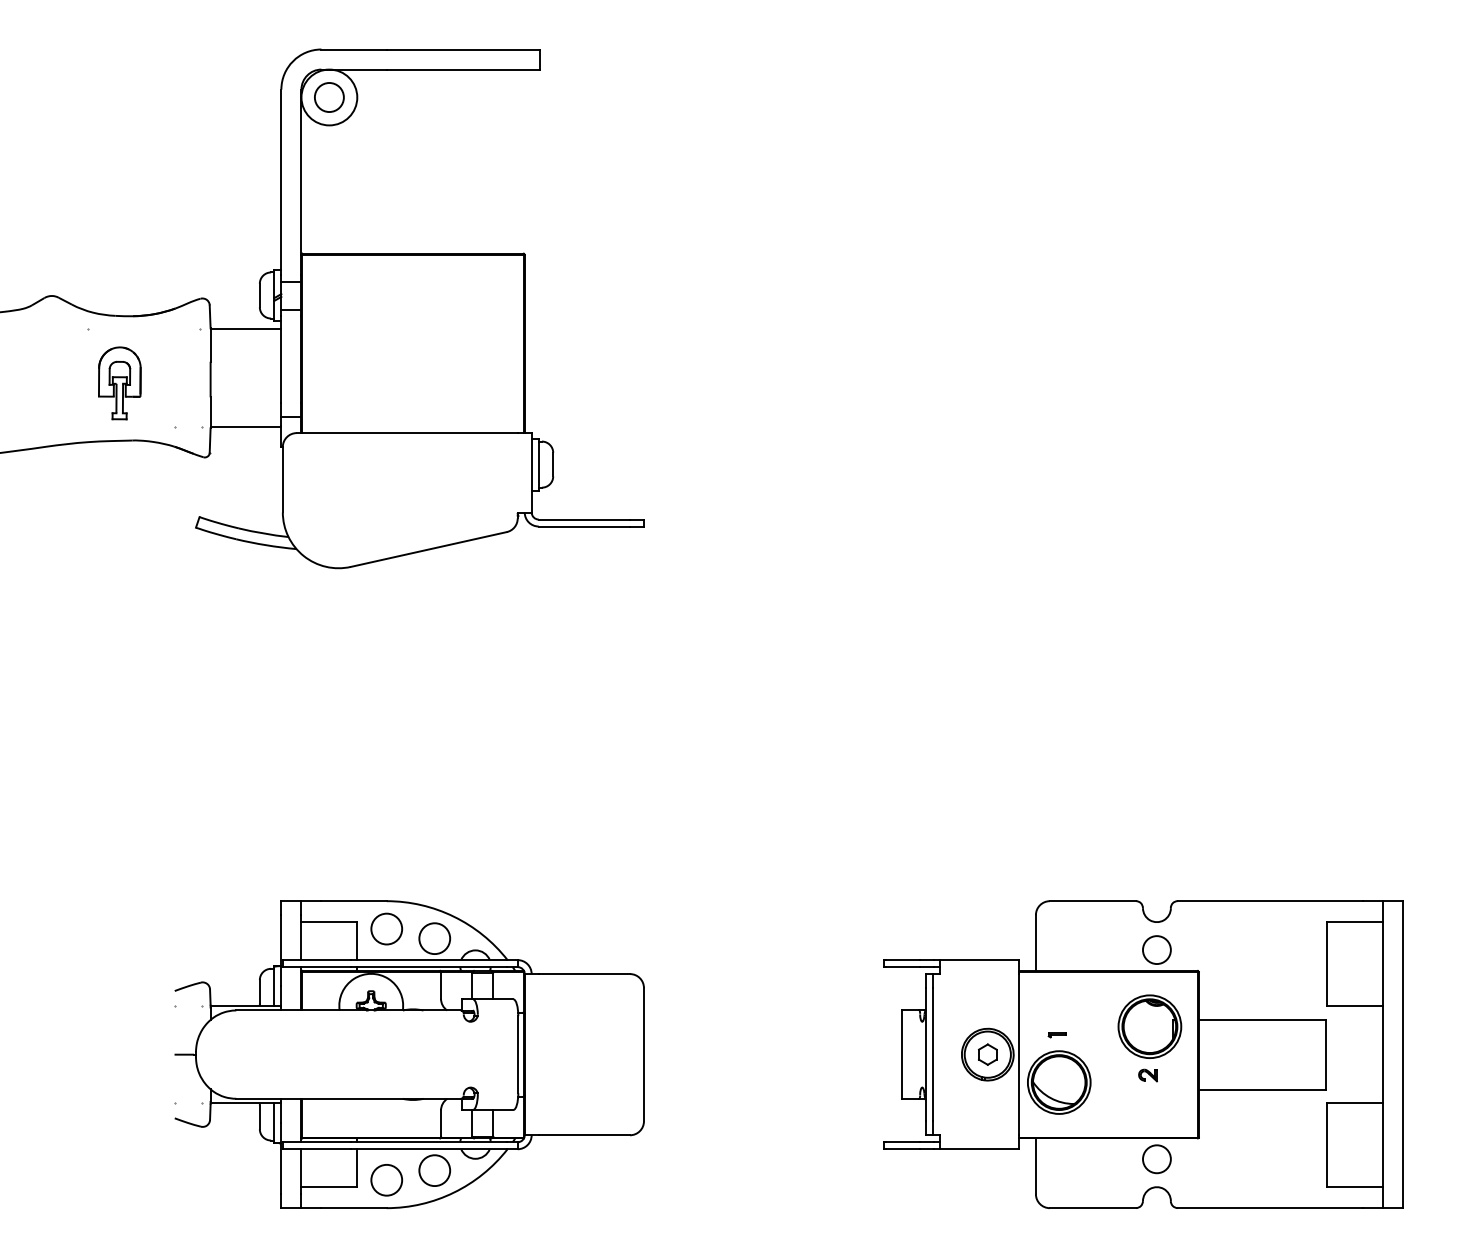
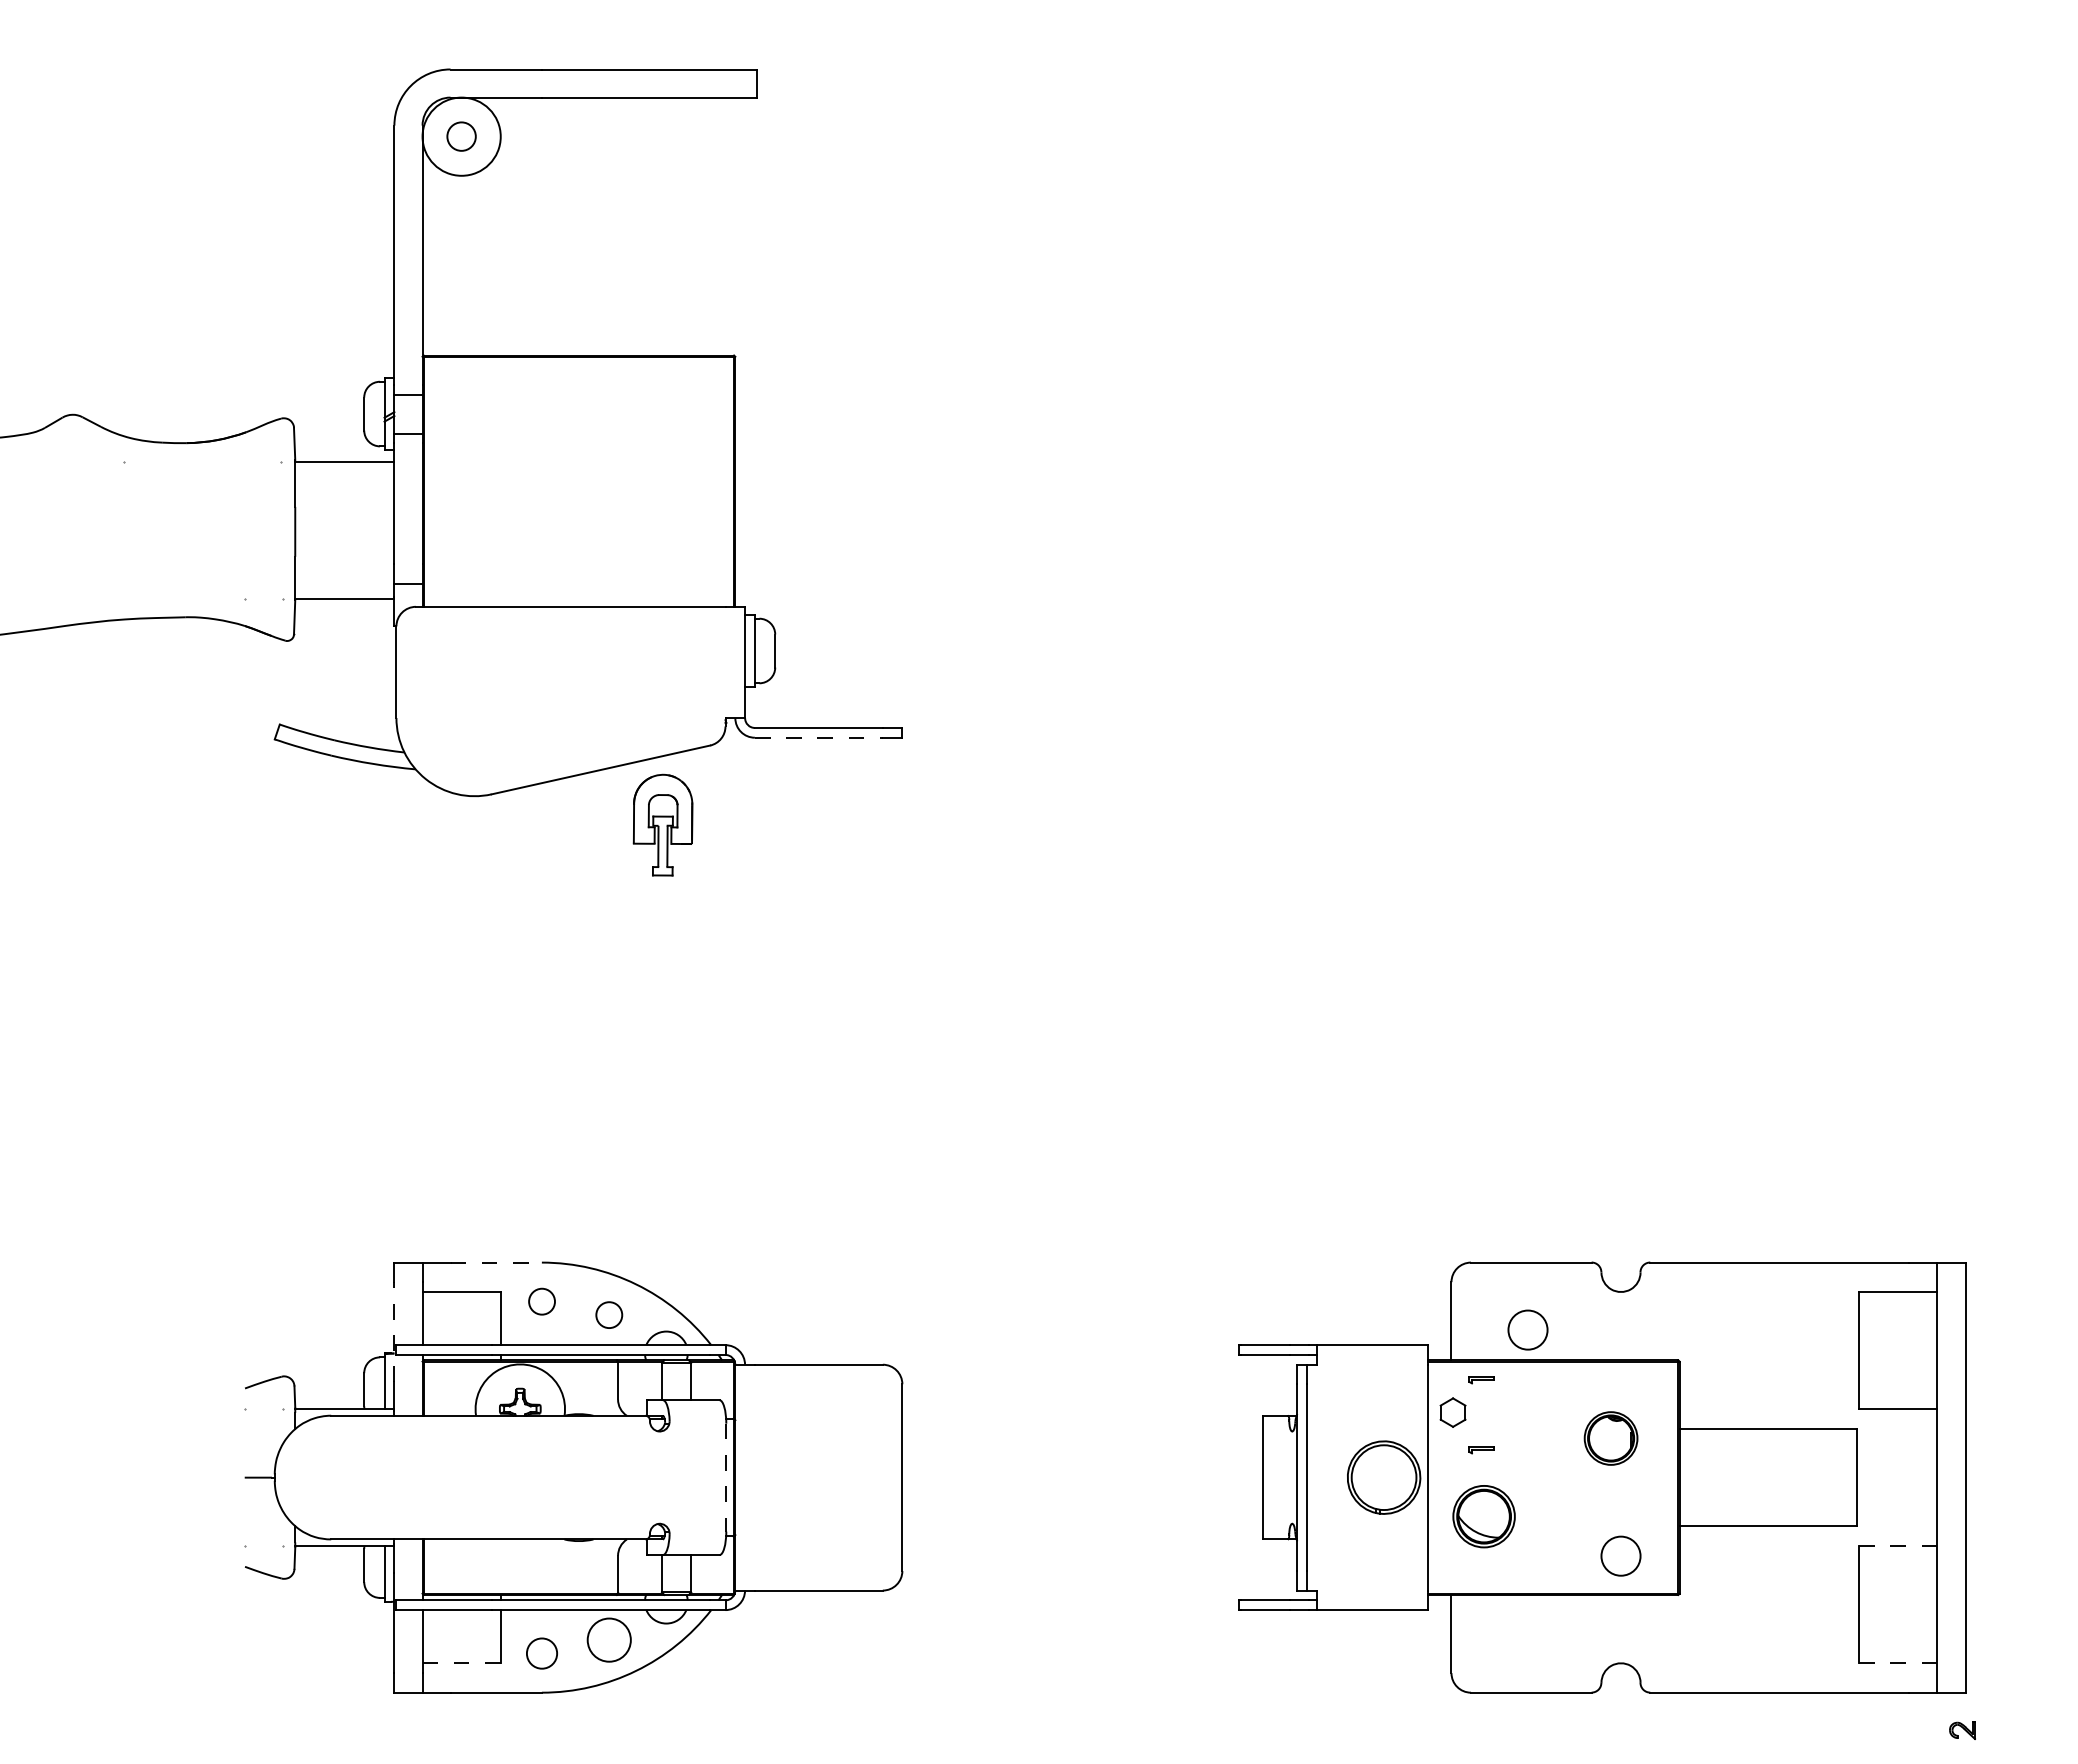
circle: (329, 97) -> (461, 136), size x0.7
part: (119, 382) -> (662, 824), moved
line: (584, 526) -> (818, 737), solid -> dashed
line: (354, 901) -> (496, 1262), solid -> dashed
circle: (386, 928) -> (541, 1301), size x0.6
circle: (434, 938) -> (608, 1314), size x0.6
circle: (1156, 949) -> (1527, 1329), moved
line: (281, 951) -> (394, 1332), solid -> dashed
part: (1057, 985) -> (1481, 1380), added
part: (1149, 1026) -> (1610, 1438), size x0.6
line: (518, 1054) -> (726, 1477), solid -> dashed
part: (987, 1054) -> (1452, 1412), moved
part: (1148, 1075) -> (1962, 1730), moved
part: (1058, 1082) -> (1483, 1516), size x0.7
line: (1355, 1103) -> (1898, 1545), solid -> dashed
circle: (1156, 1158) -> (1620, 1555), moved
circle: (386, 1180) -> (541, 1653), size x0.7
line: (329, 1187) -> (462, 1663), solid -> dashed
line: (1355, 1187) -> (1898, 1663), solid -> dashed

